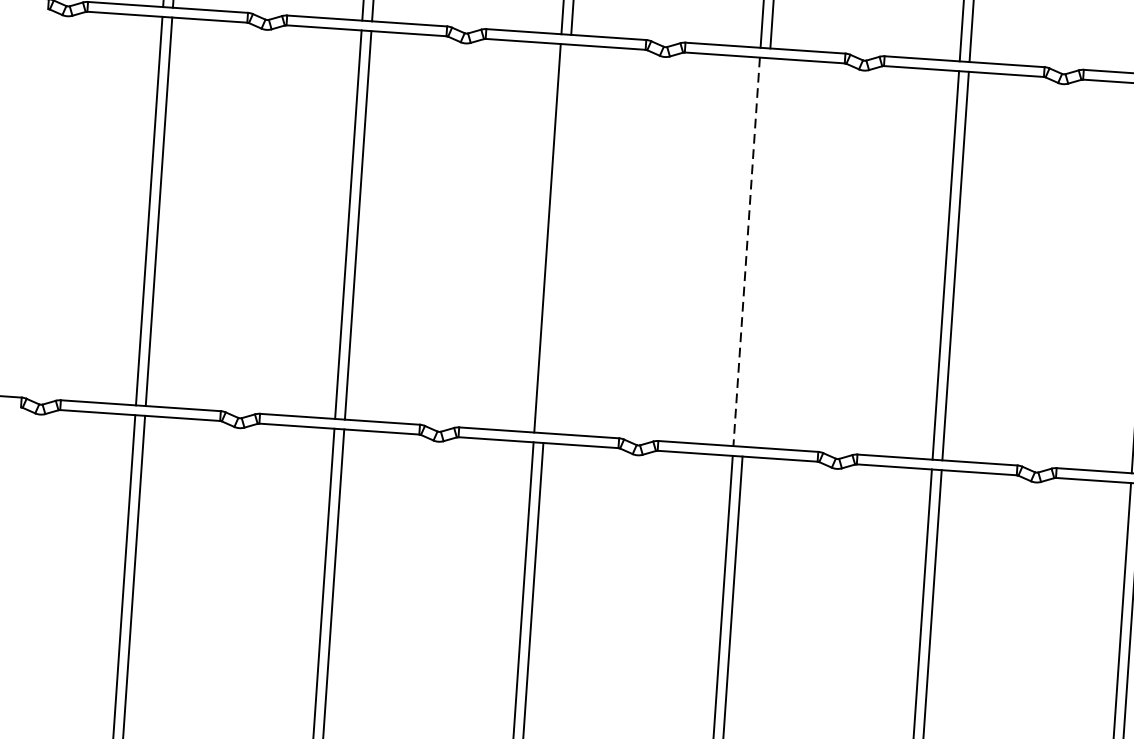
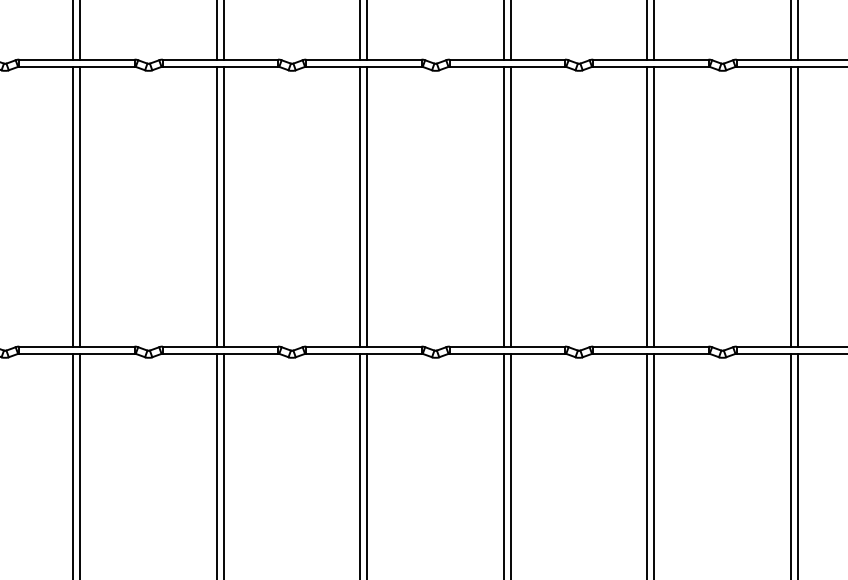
line: (557, 238) -> (367, 206), added
line: (746, 251) -> (503, 206), dashed -> solid
line: (755, 252) -> (510, 206), added

